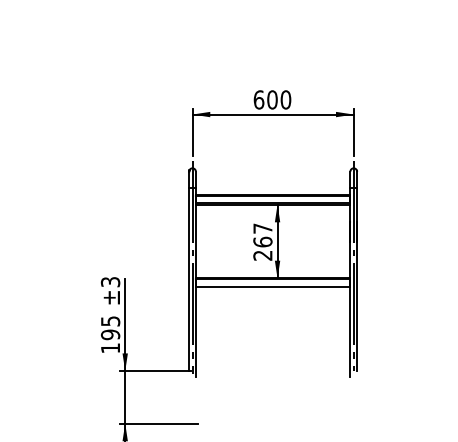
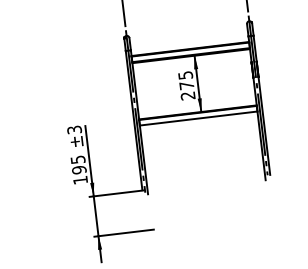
text: (262, 235) -> (185, 80), 267 -> 275

